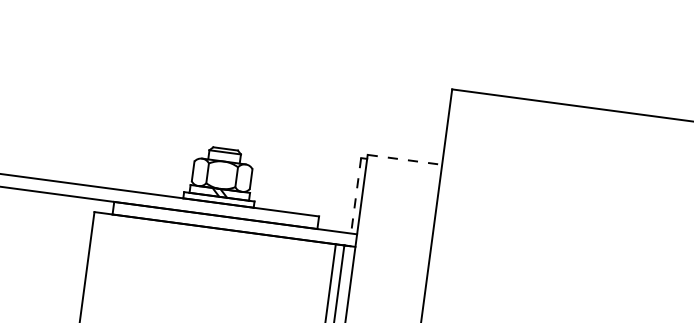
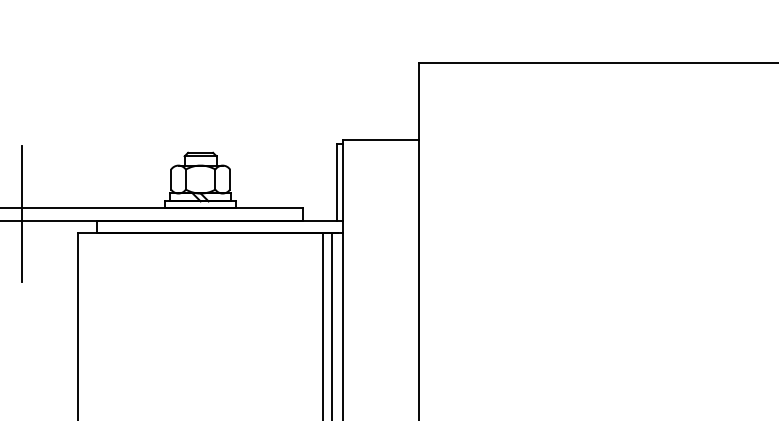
line: (404, 159) -> (380, 139), dashed -> solid
line: (42, 186) -> (22, 214), added
line: (355, 196) -> (336, 182), dashed -> solid

